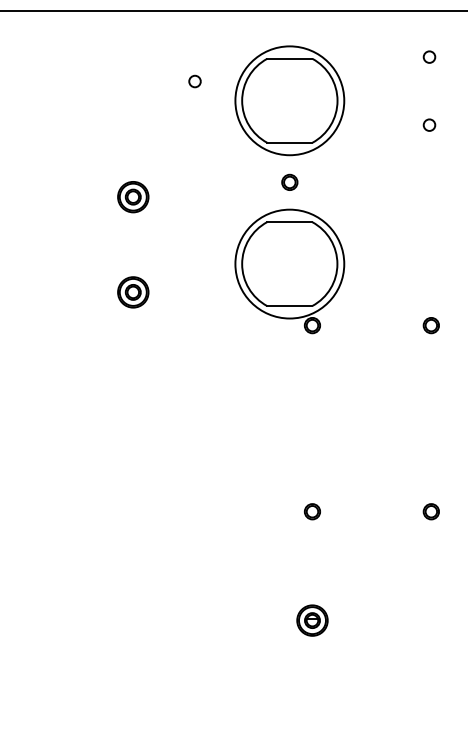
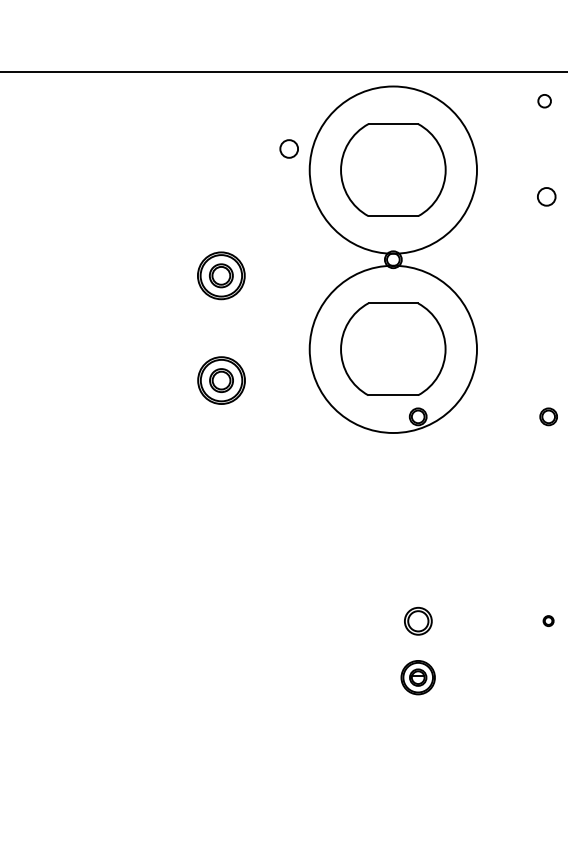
circle: (429, 57) -> (544, 101), moved
circle: (195, 81) -> (289, 148), size x1.4
circle: (289, 100) -> (393, 169), size x1.4
circle: (429, 124) -> (546, 196), size x1.4
part: (133, 196) -> (221, 275), size x1.4
circle: (289, 264) -> (393, 349), size x1.4
part: (133, 291) -> (221, 379), size x1.4
part: (311, 511) -> (417, 620), size x1.6
part: (431, 511) -> (548, 620), size x0.6
part: (311, 620) -> (417, 677), moved

